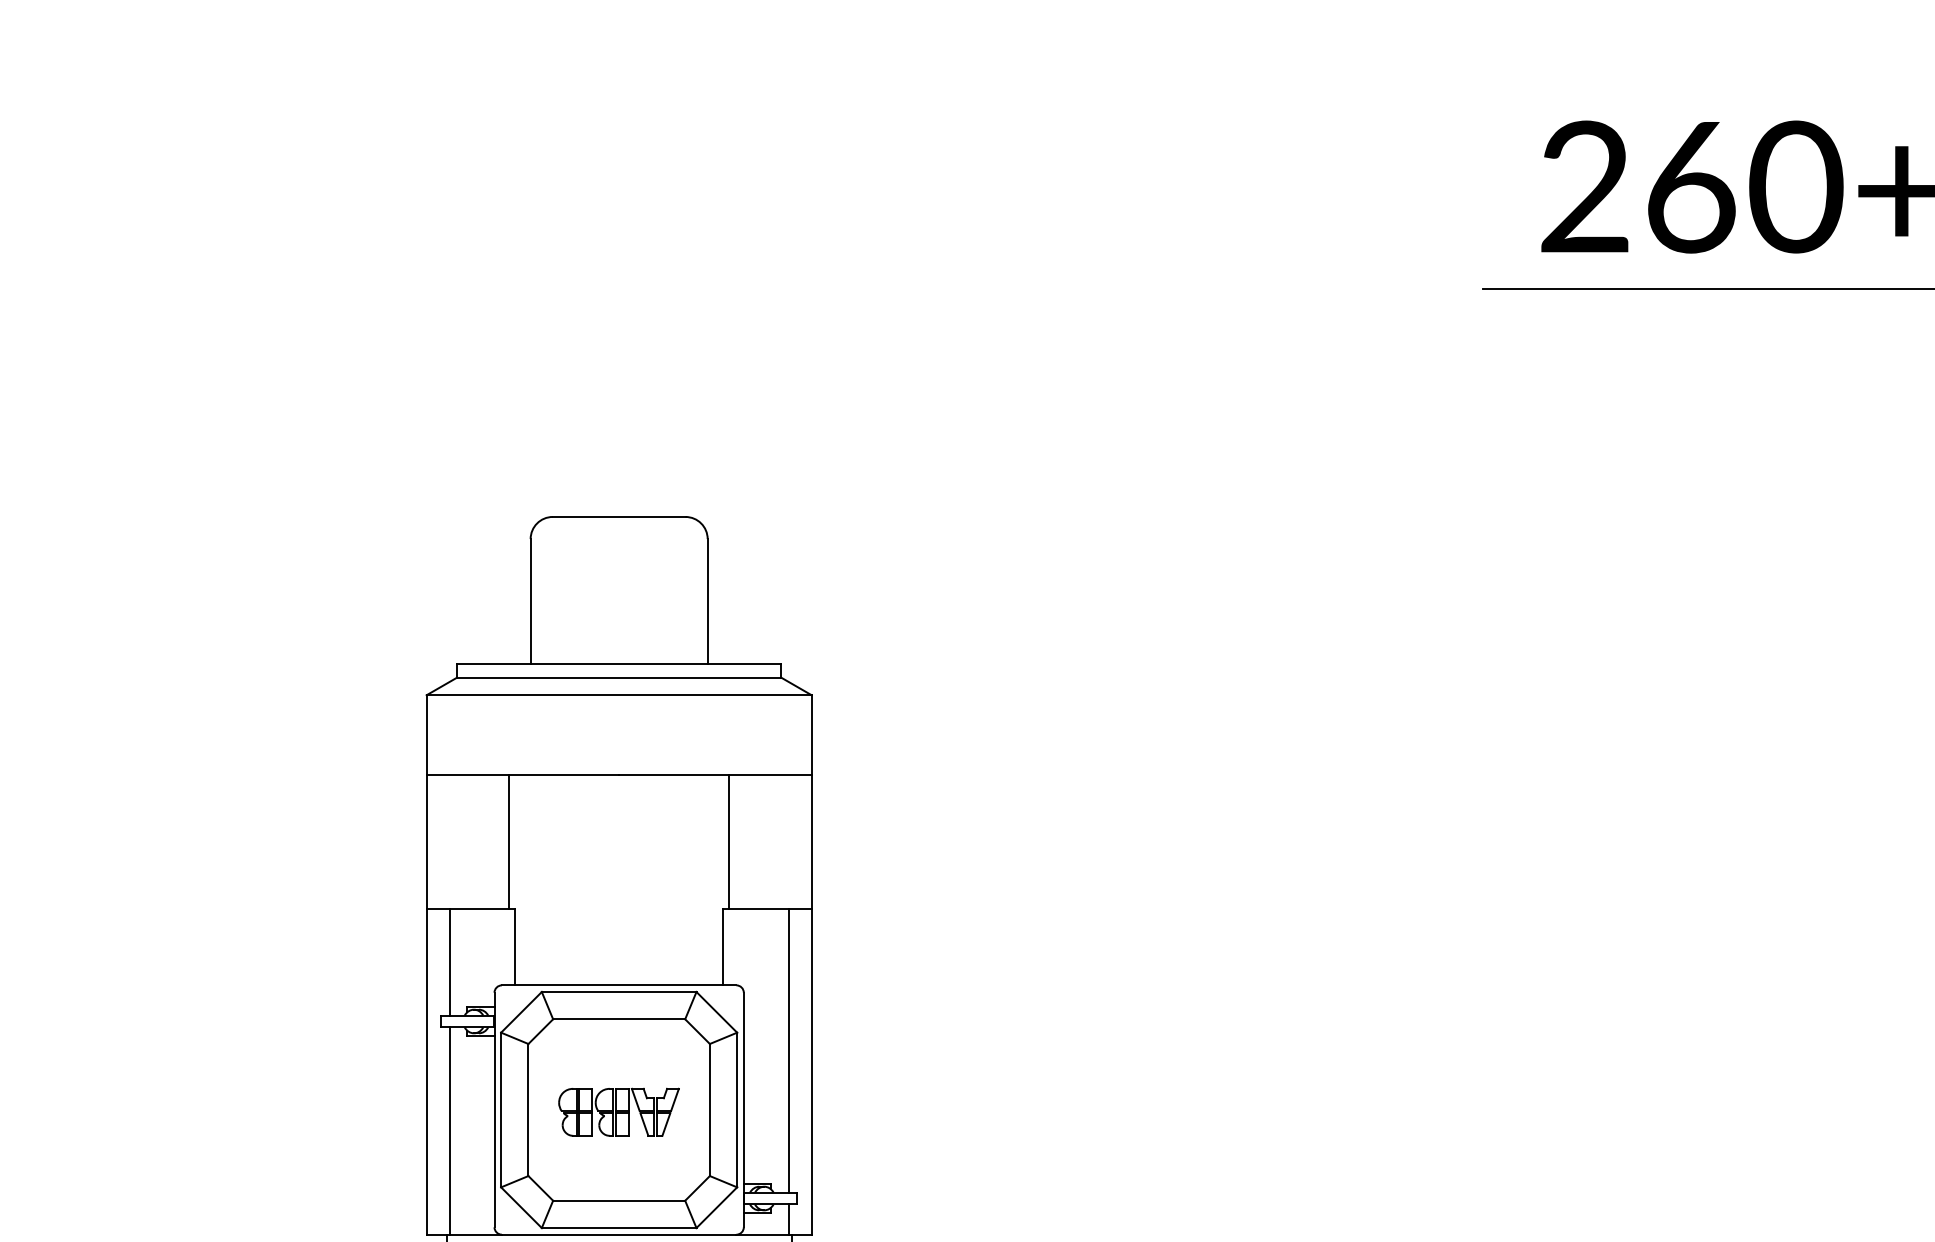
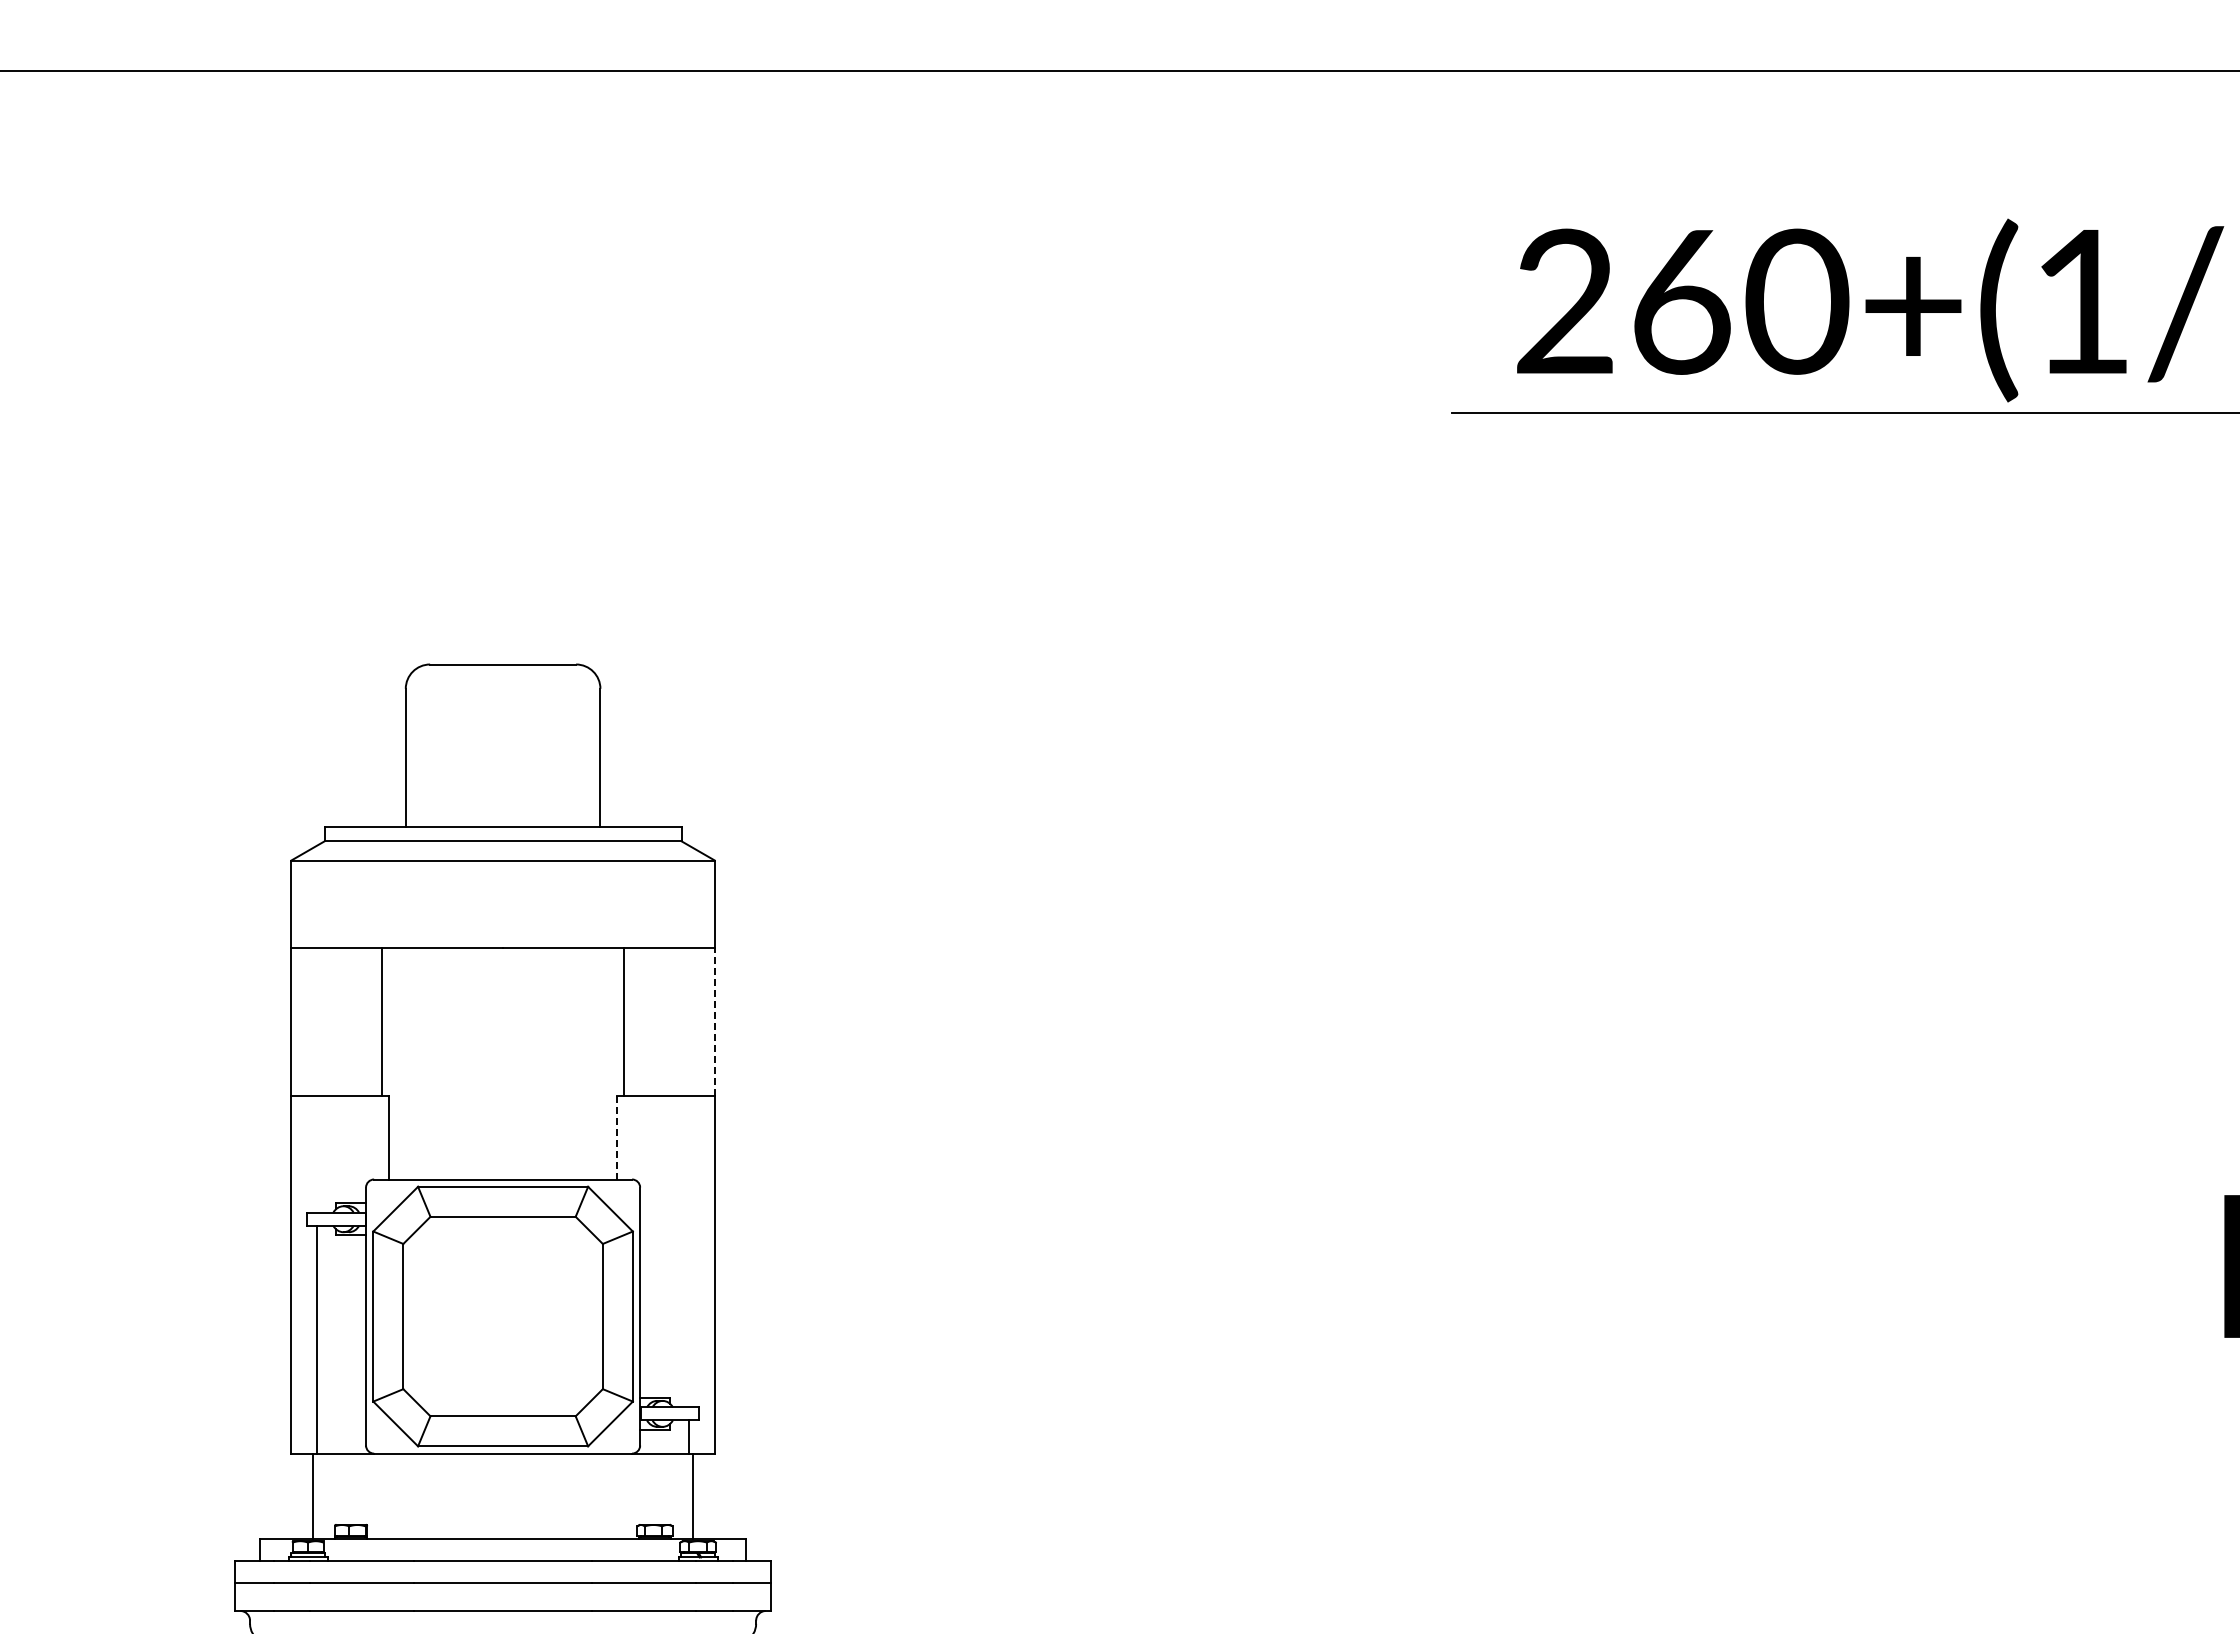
line: (811, 842) -> (714, 1022), solid -> dashed
line: (723, 947) -> (617, 1137), solid -> dashed
line: (449, 961) -> (316, 1153), removed
line: (788, 1050) -> (689, 1251), removed
part: (618, 1111) -> (502, 1318), removed

